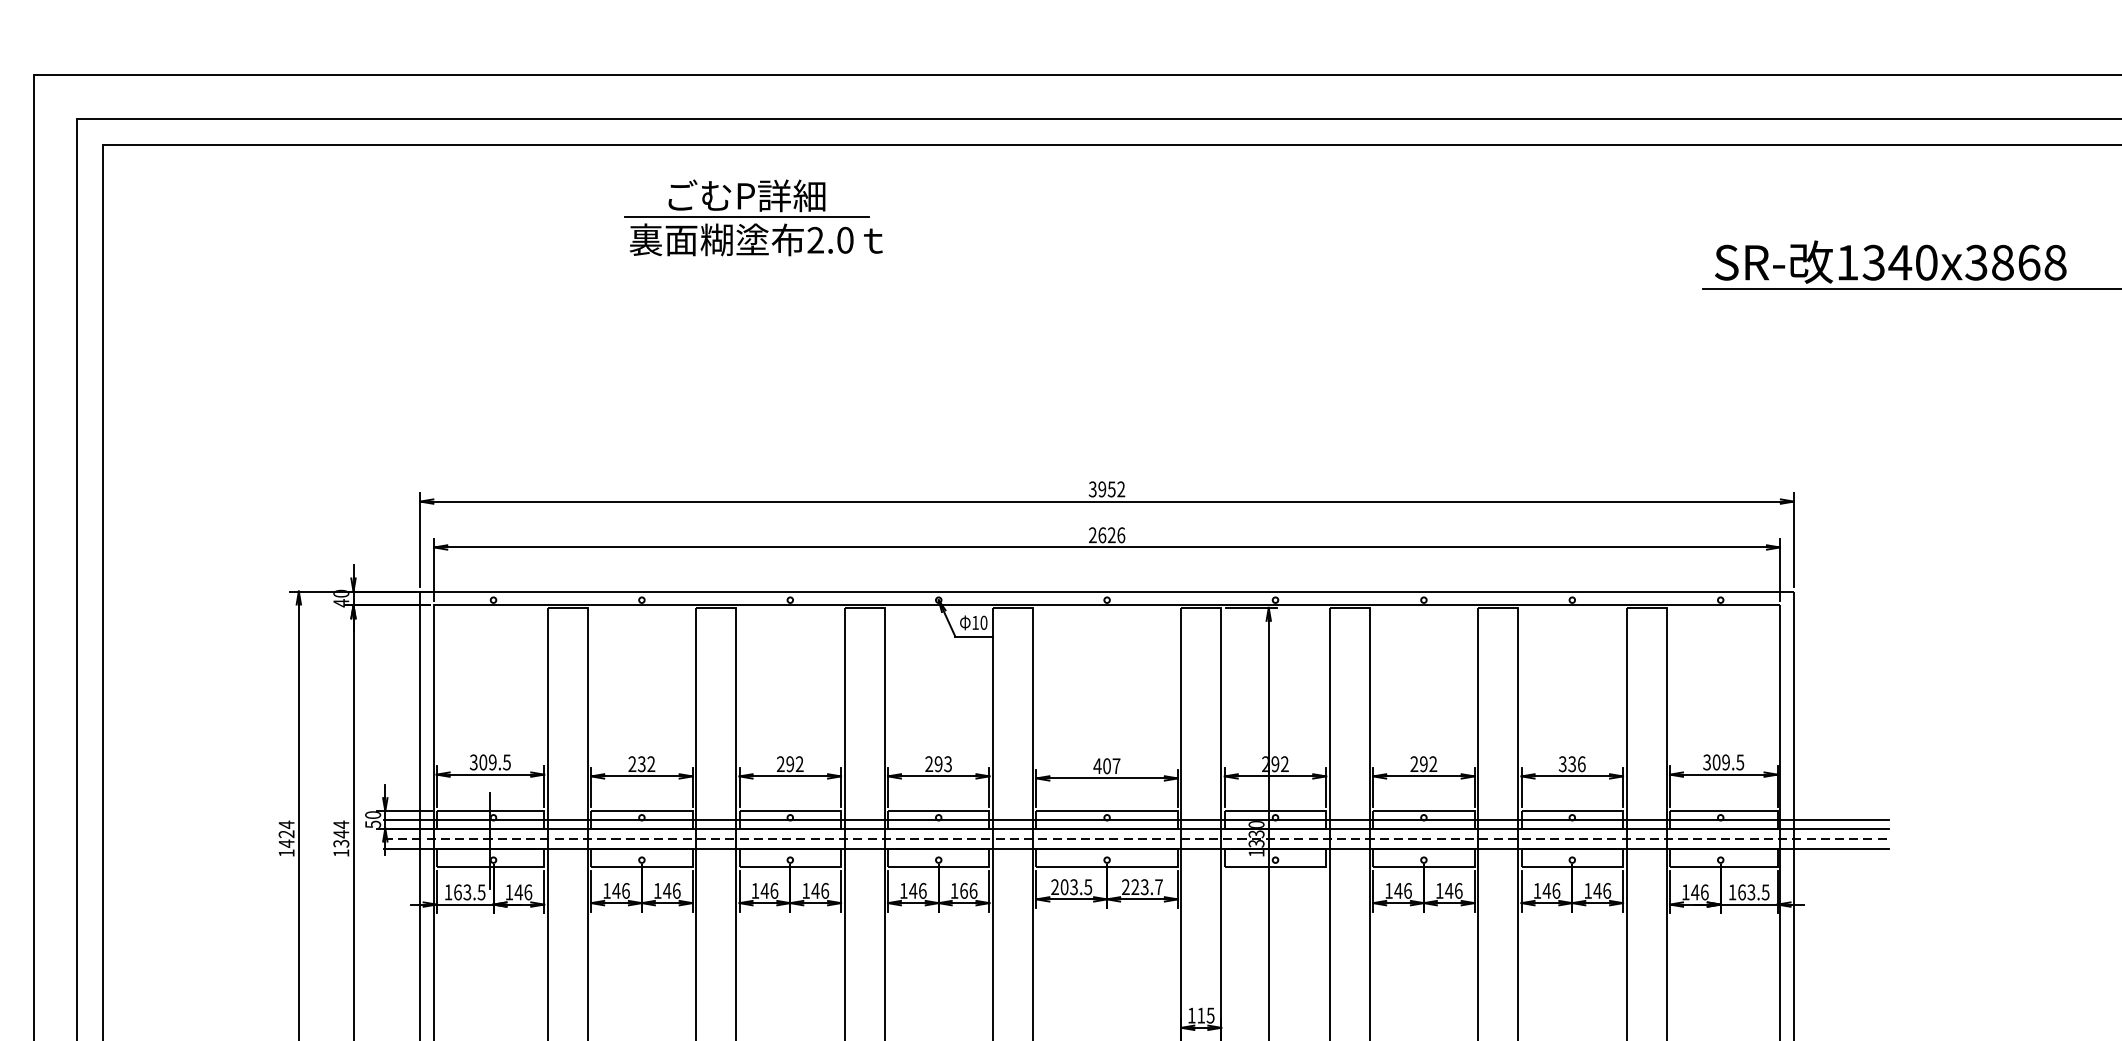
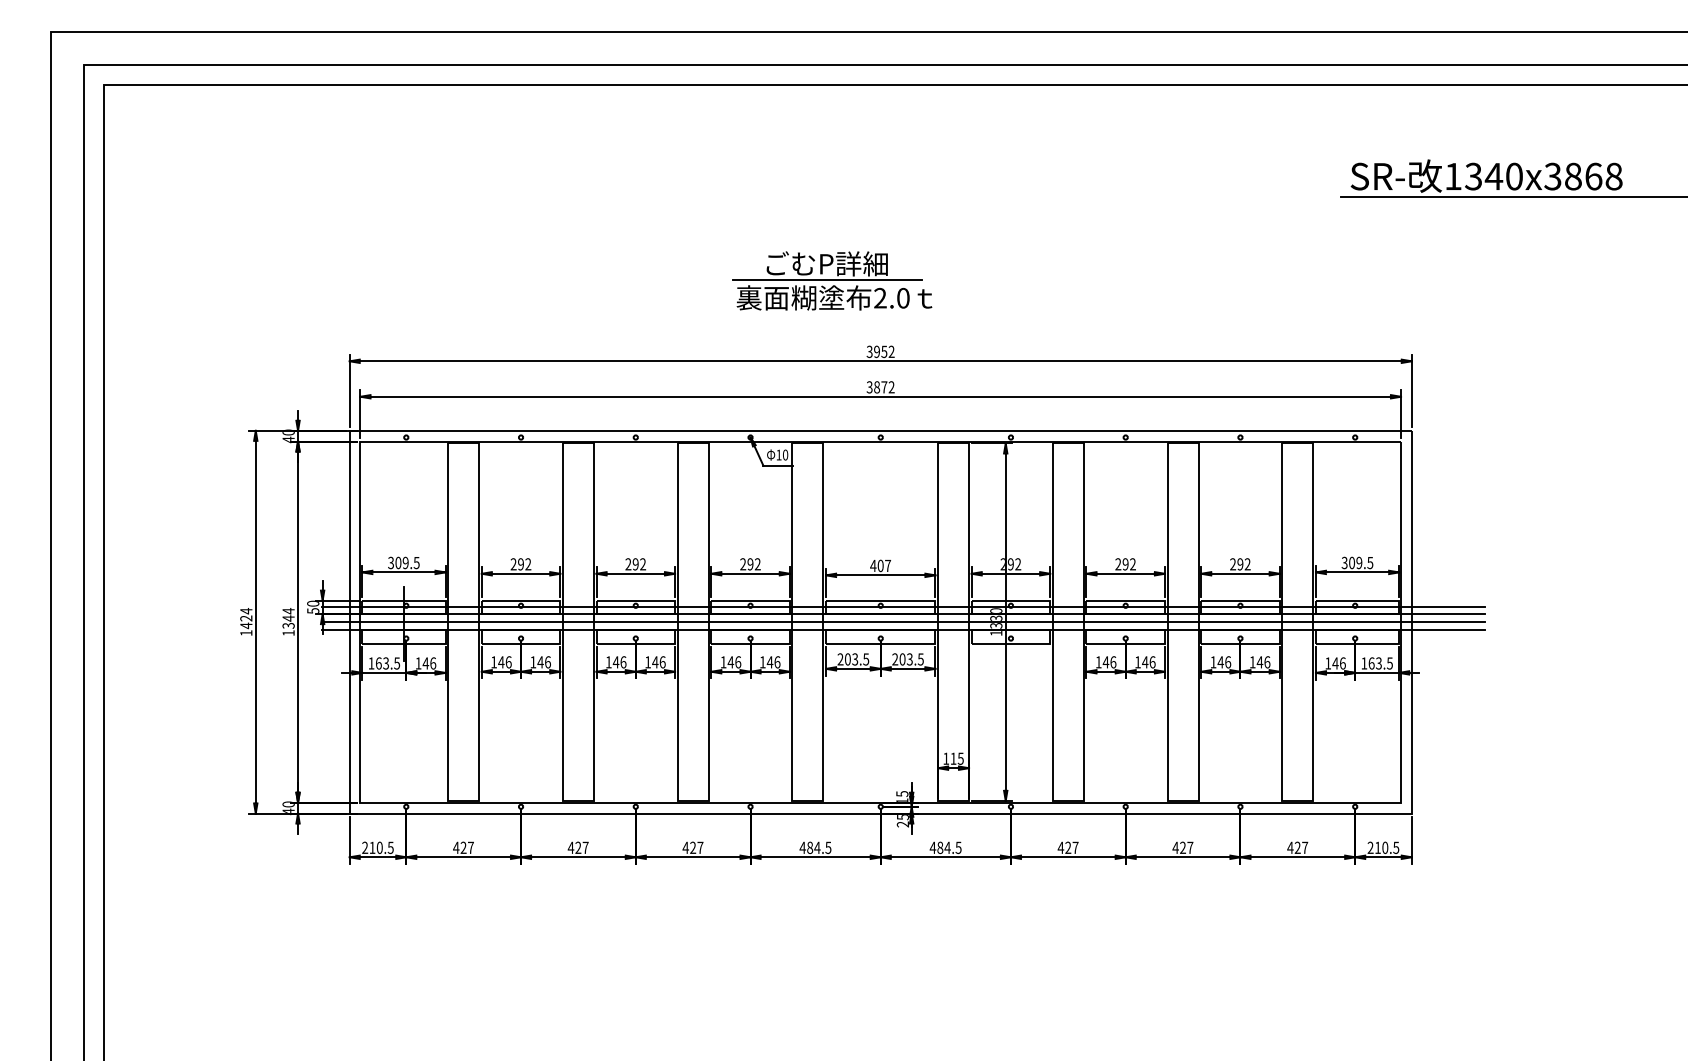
part: (753, 217) -> (832, 280), moved
text: (1106, 535) -> (880, 387), 2626 -> 3872
text: (641, 764) -> (520, 564), 232 -> 292
text: (1572, 764) -> (1240, 564), 336 -> 292
text: (947, 765) -> (757, 565), 293 -> 292
line: (1136, 839) -> (903, 622), dashed -> solid
text: (1146, 887) -> (911, 659), 223.7 -> 203.5
text: (963, 891) -> (769, 662), 166 -> 146

